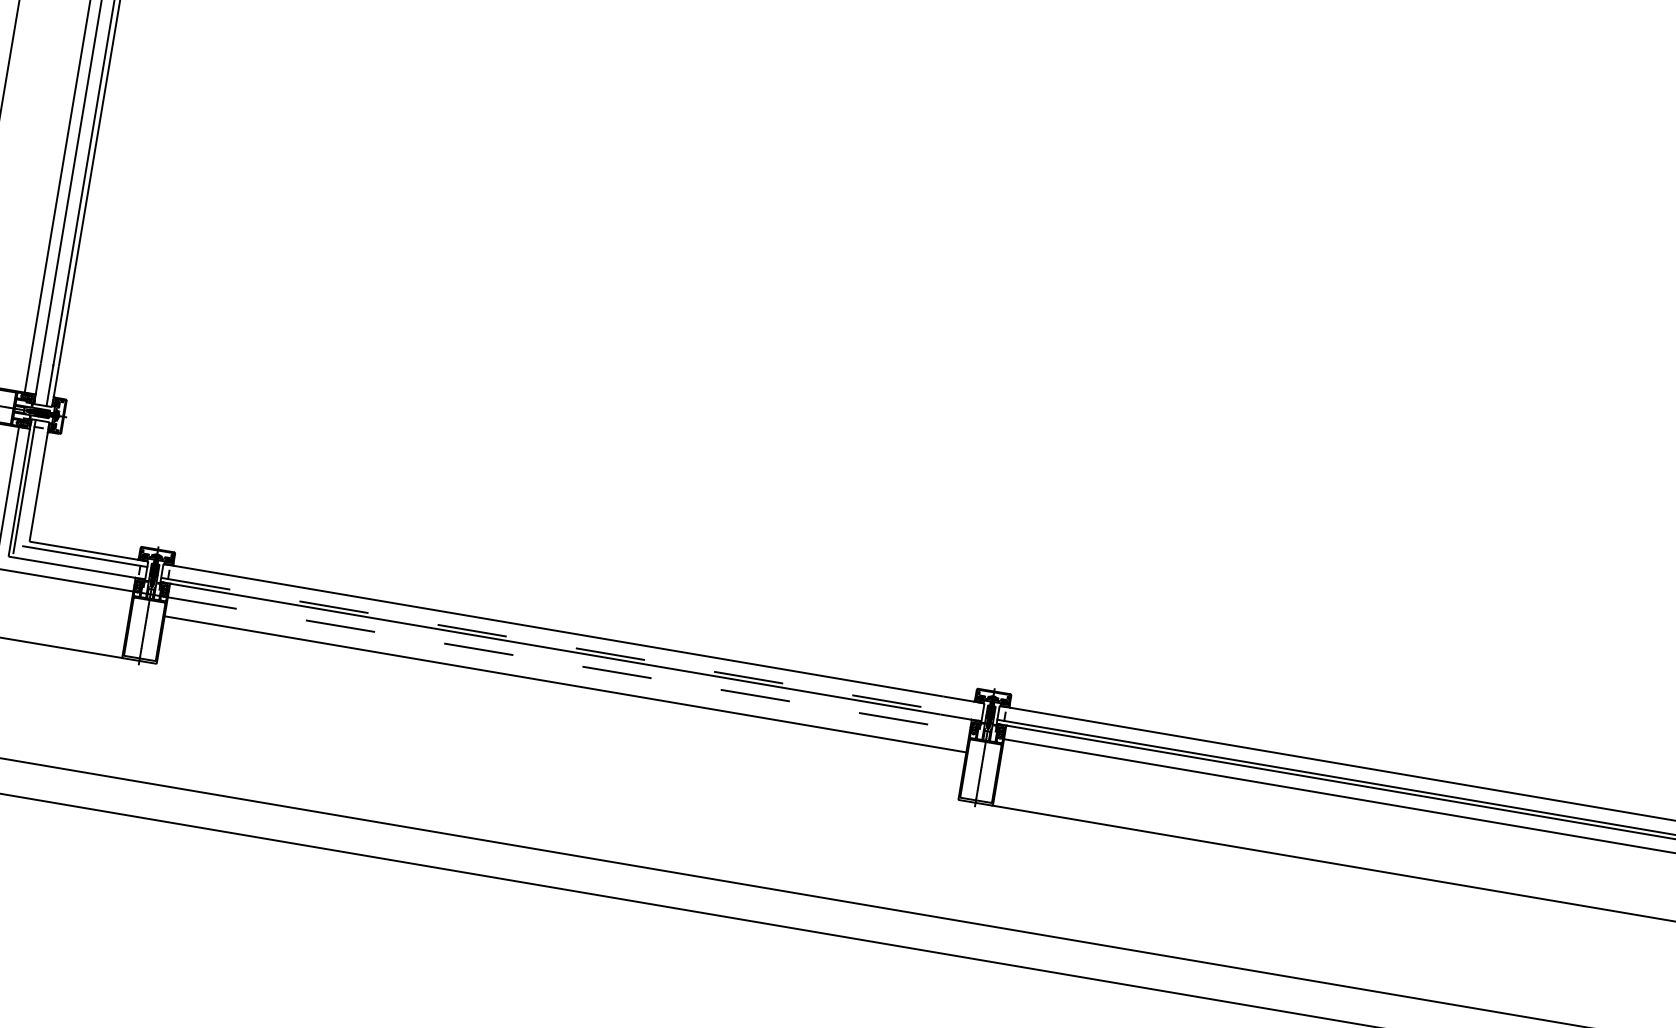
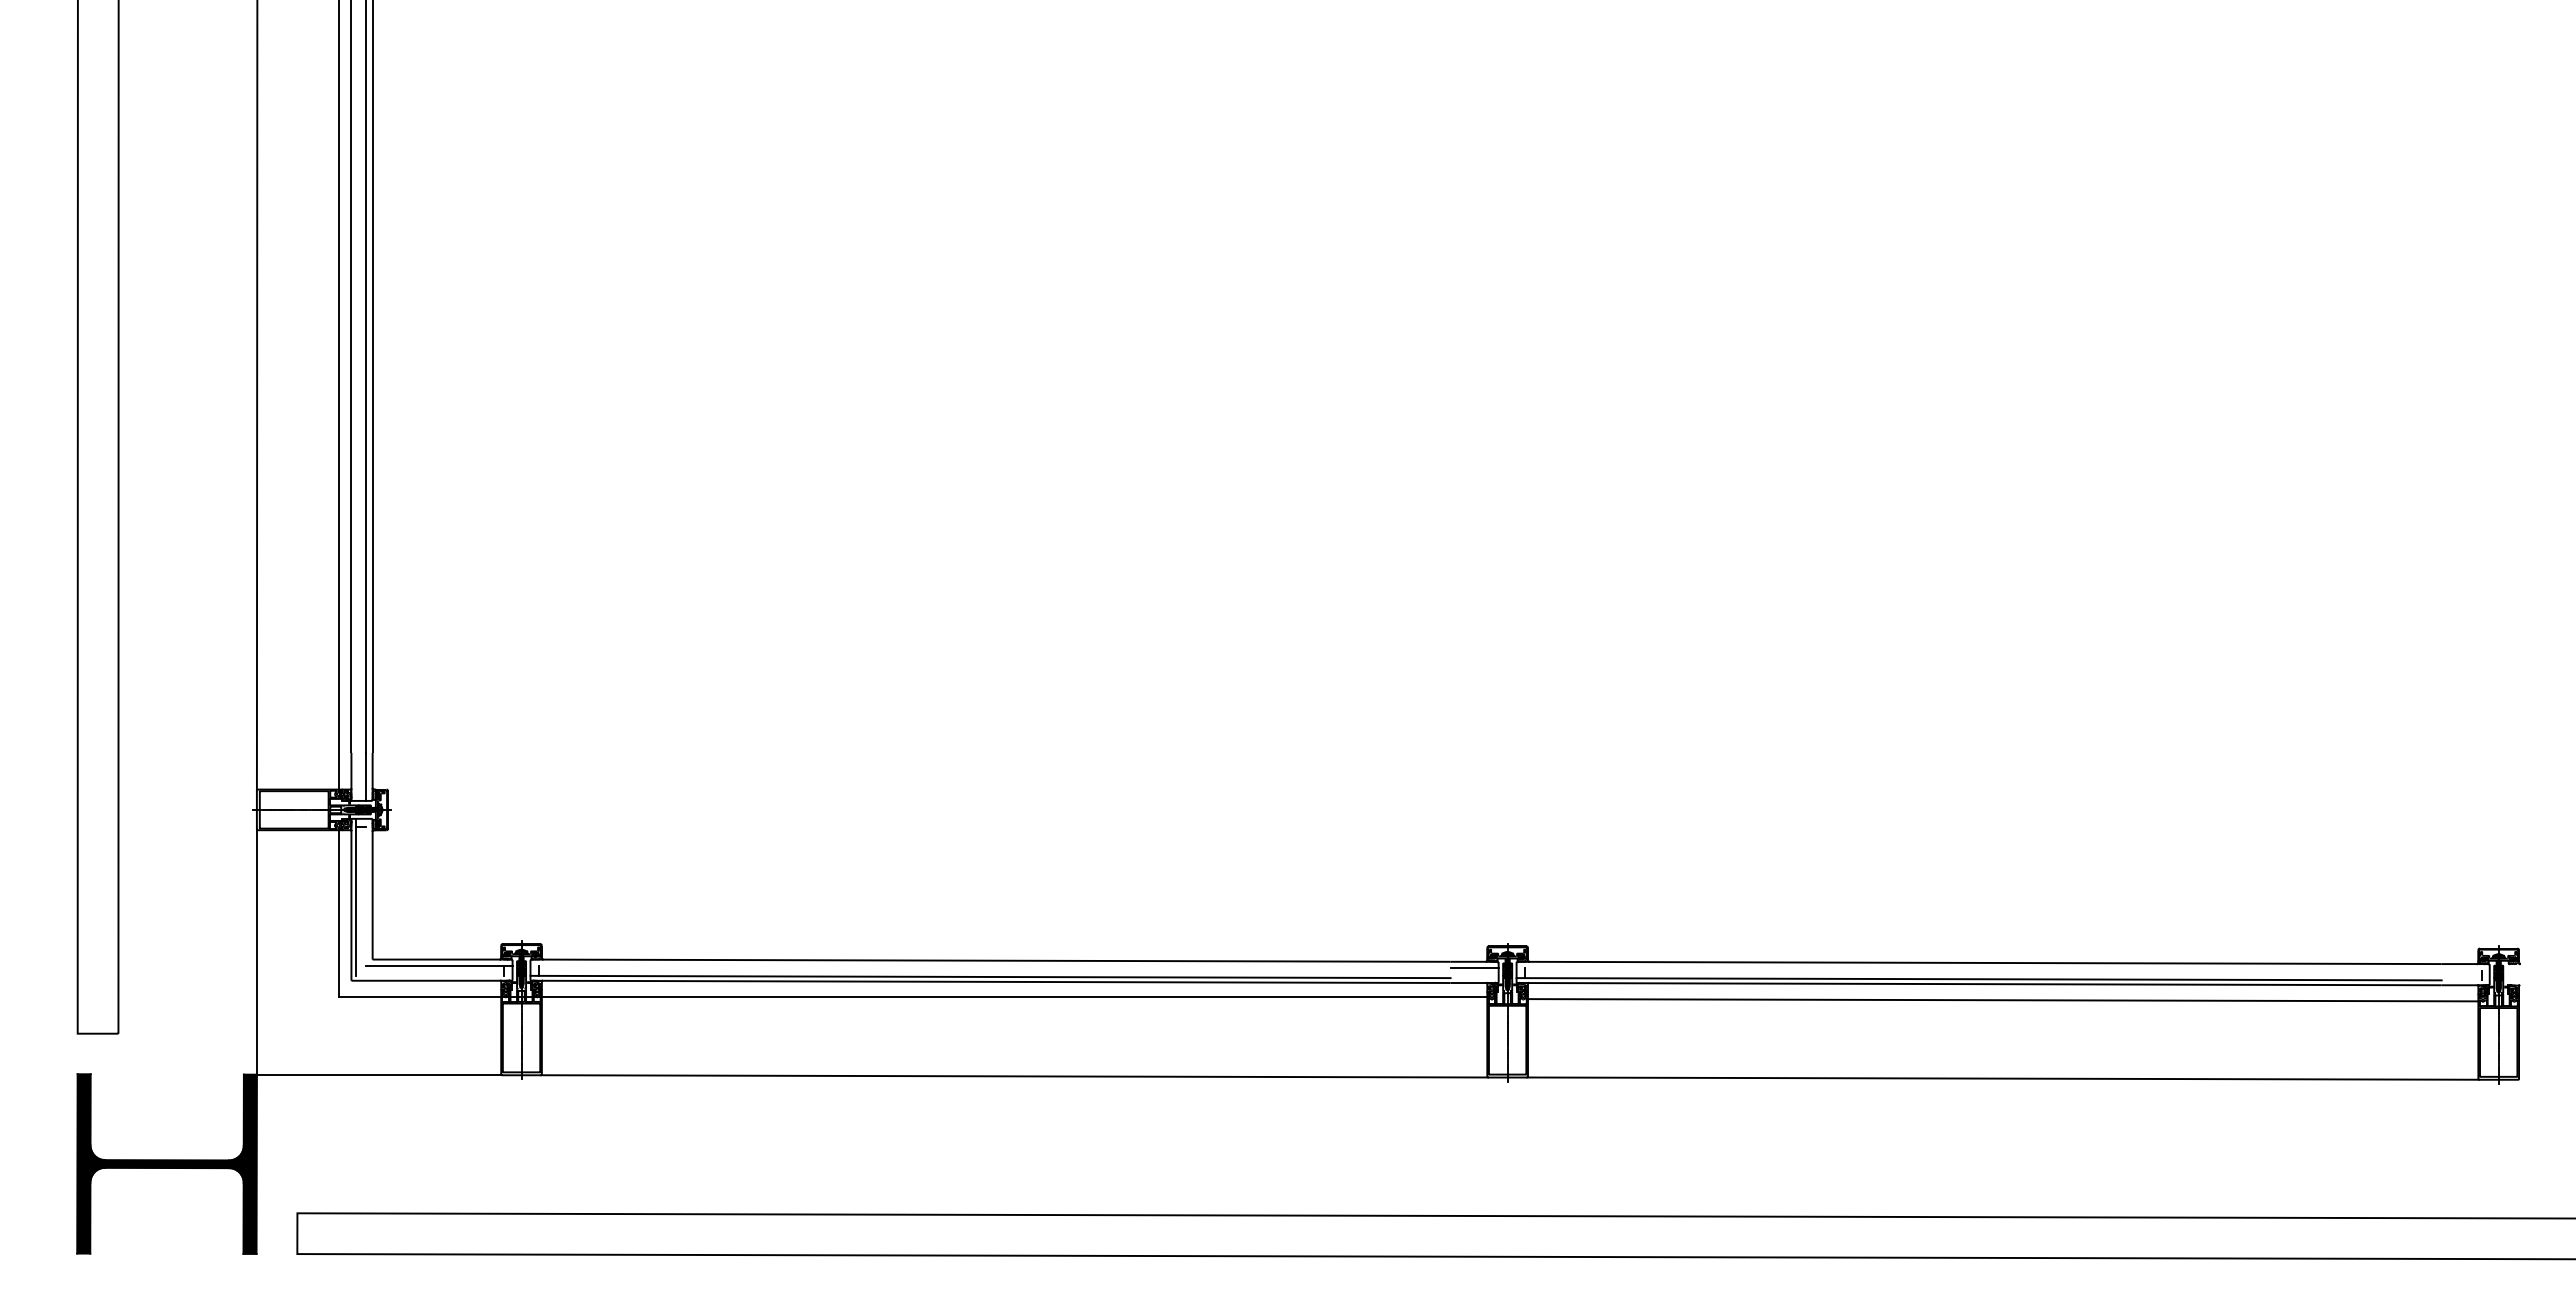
line: (552, 643) -> (991, 976), dashed -> solid
line: (568, 664) -> (1014, 996), dashed -> solid
line: (565, 684) -> (1014, 1076), moved
line: (963, 705) -> (1474, 968), added

